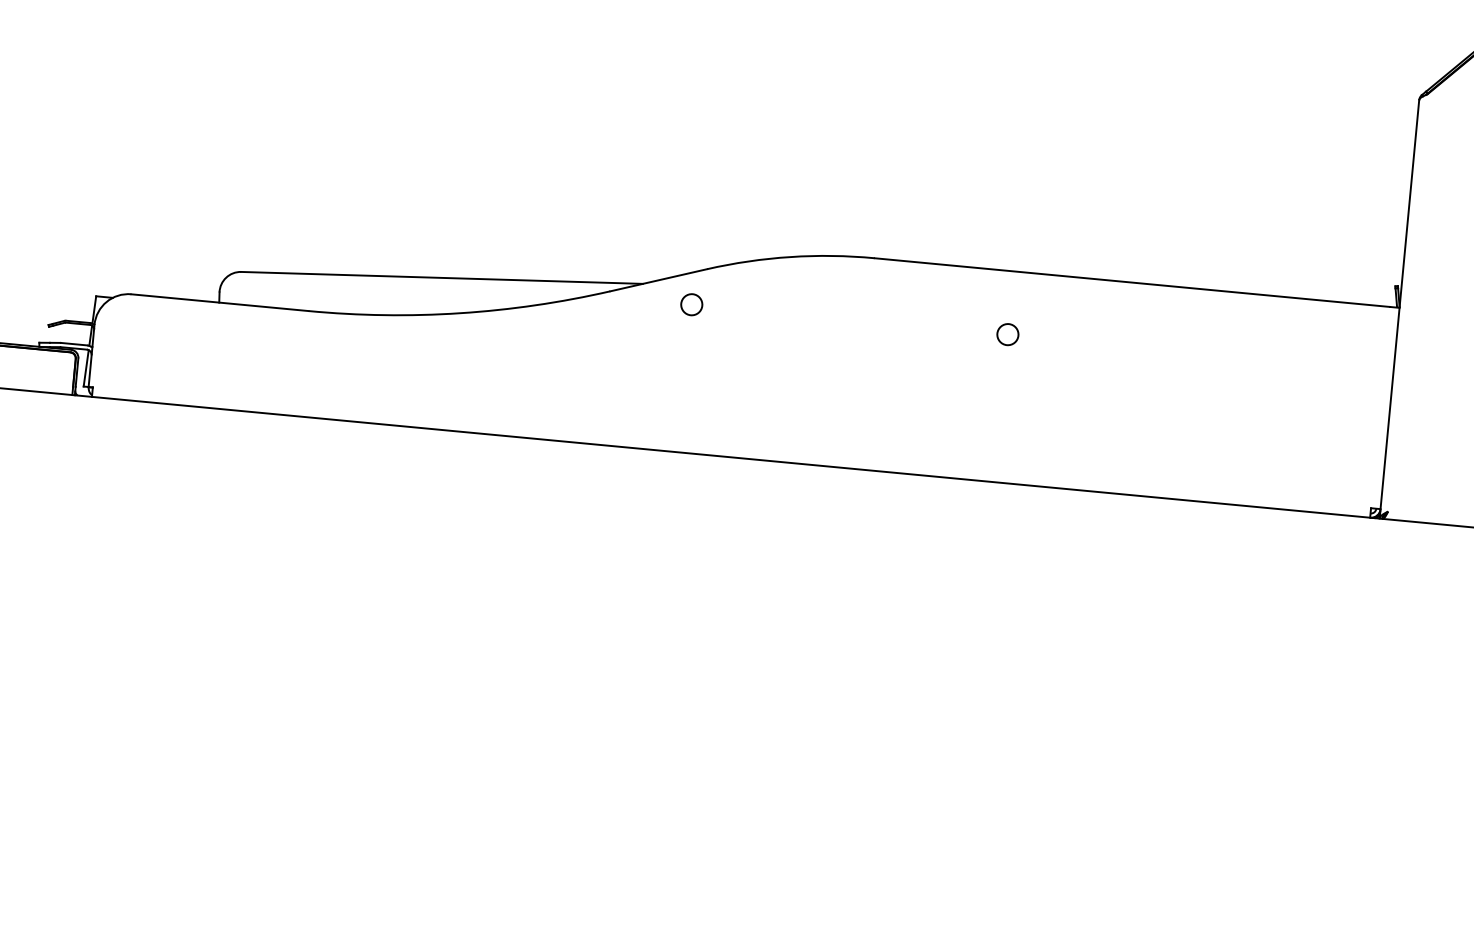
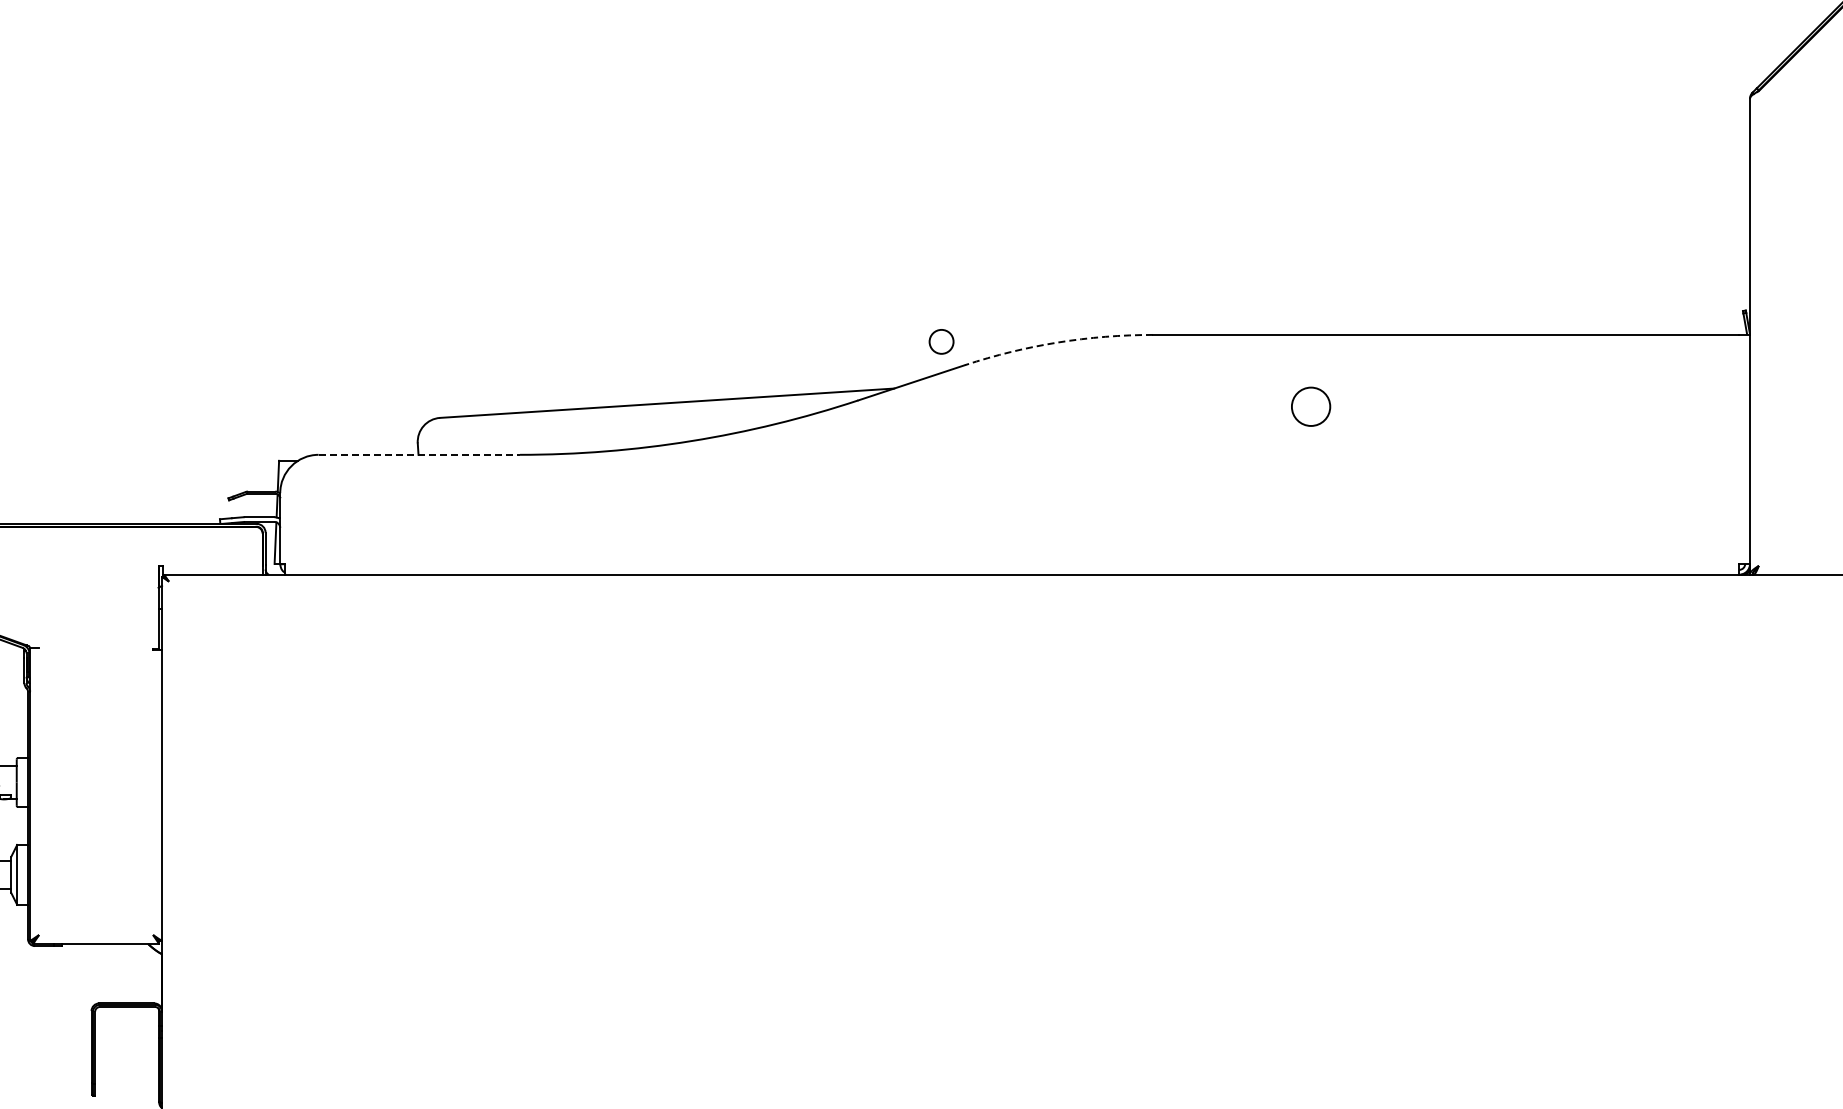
arc: (790, 256) -> (1057, 342), solid -> dashed
line: (220, 302) -> (419, 454), solid -> dashed
circle: (691, 304) -> (941, 341), moved
circle: (1008, 334) -> (1311, 406), size x1.6

